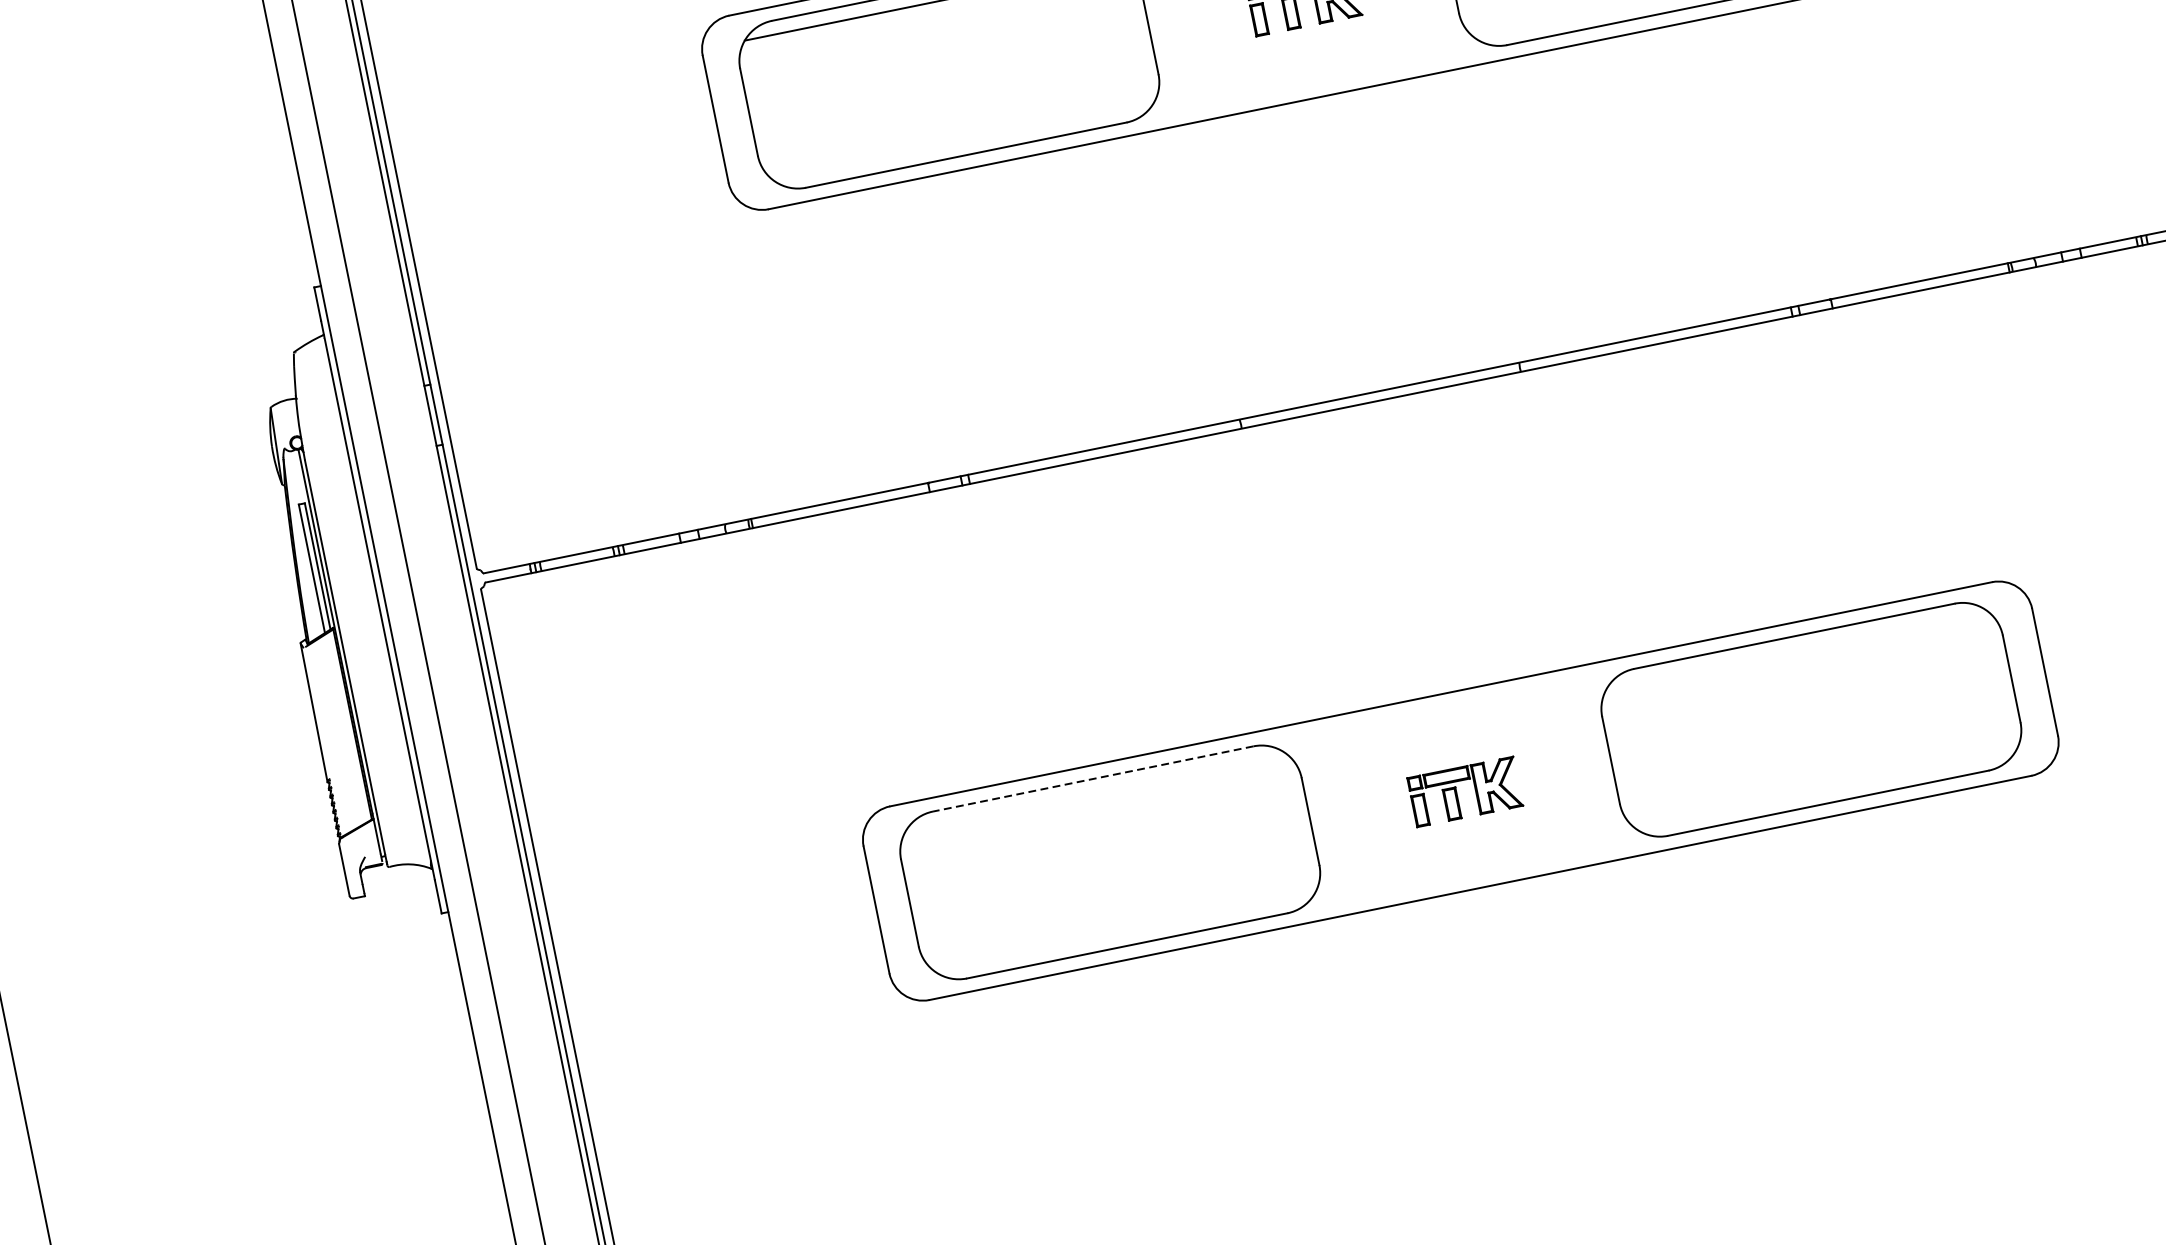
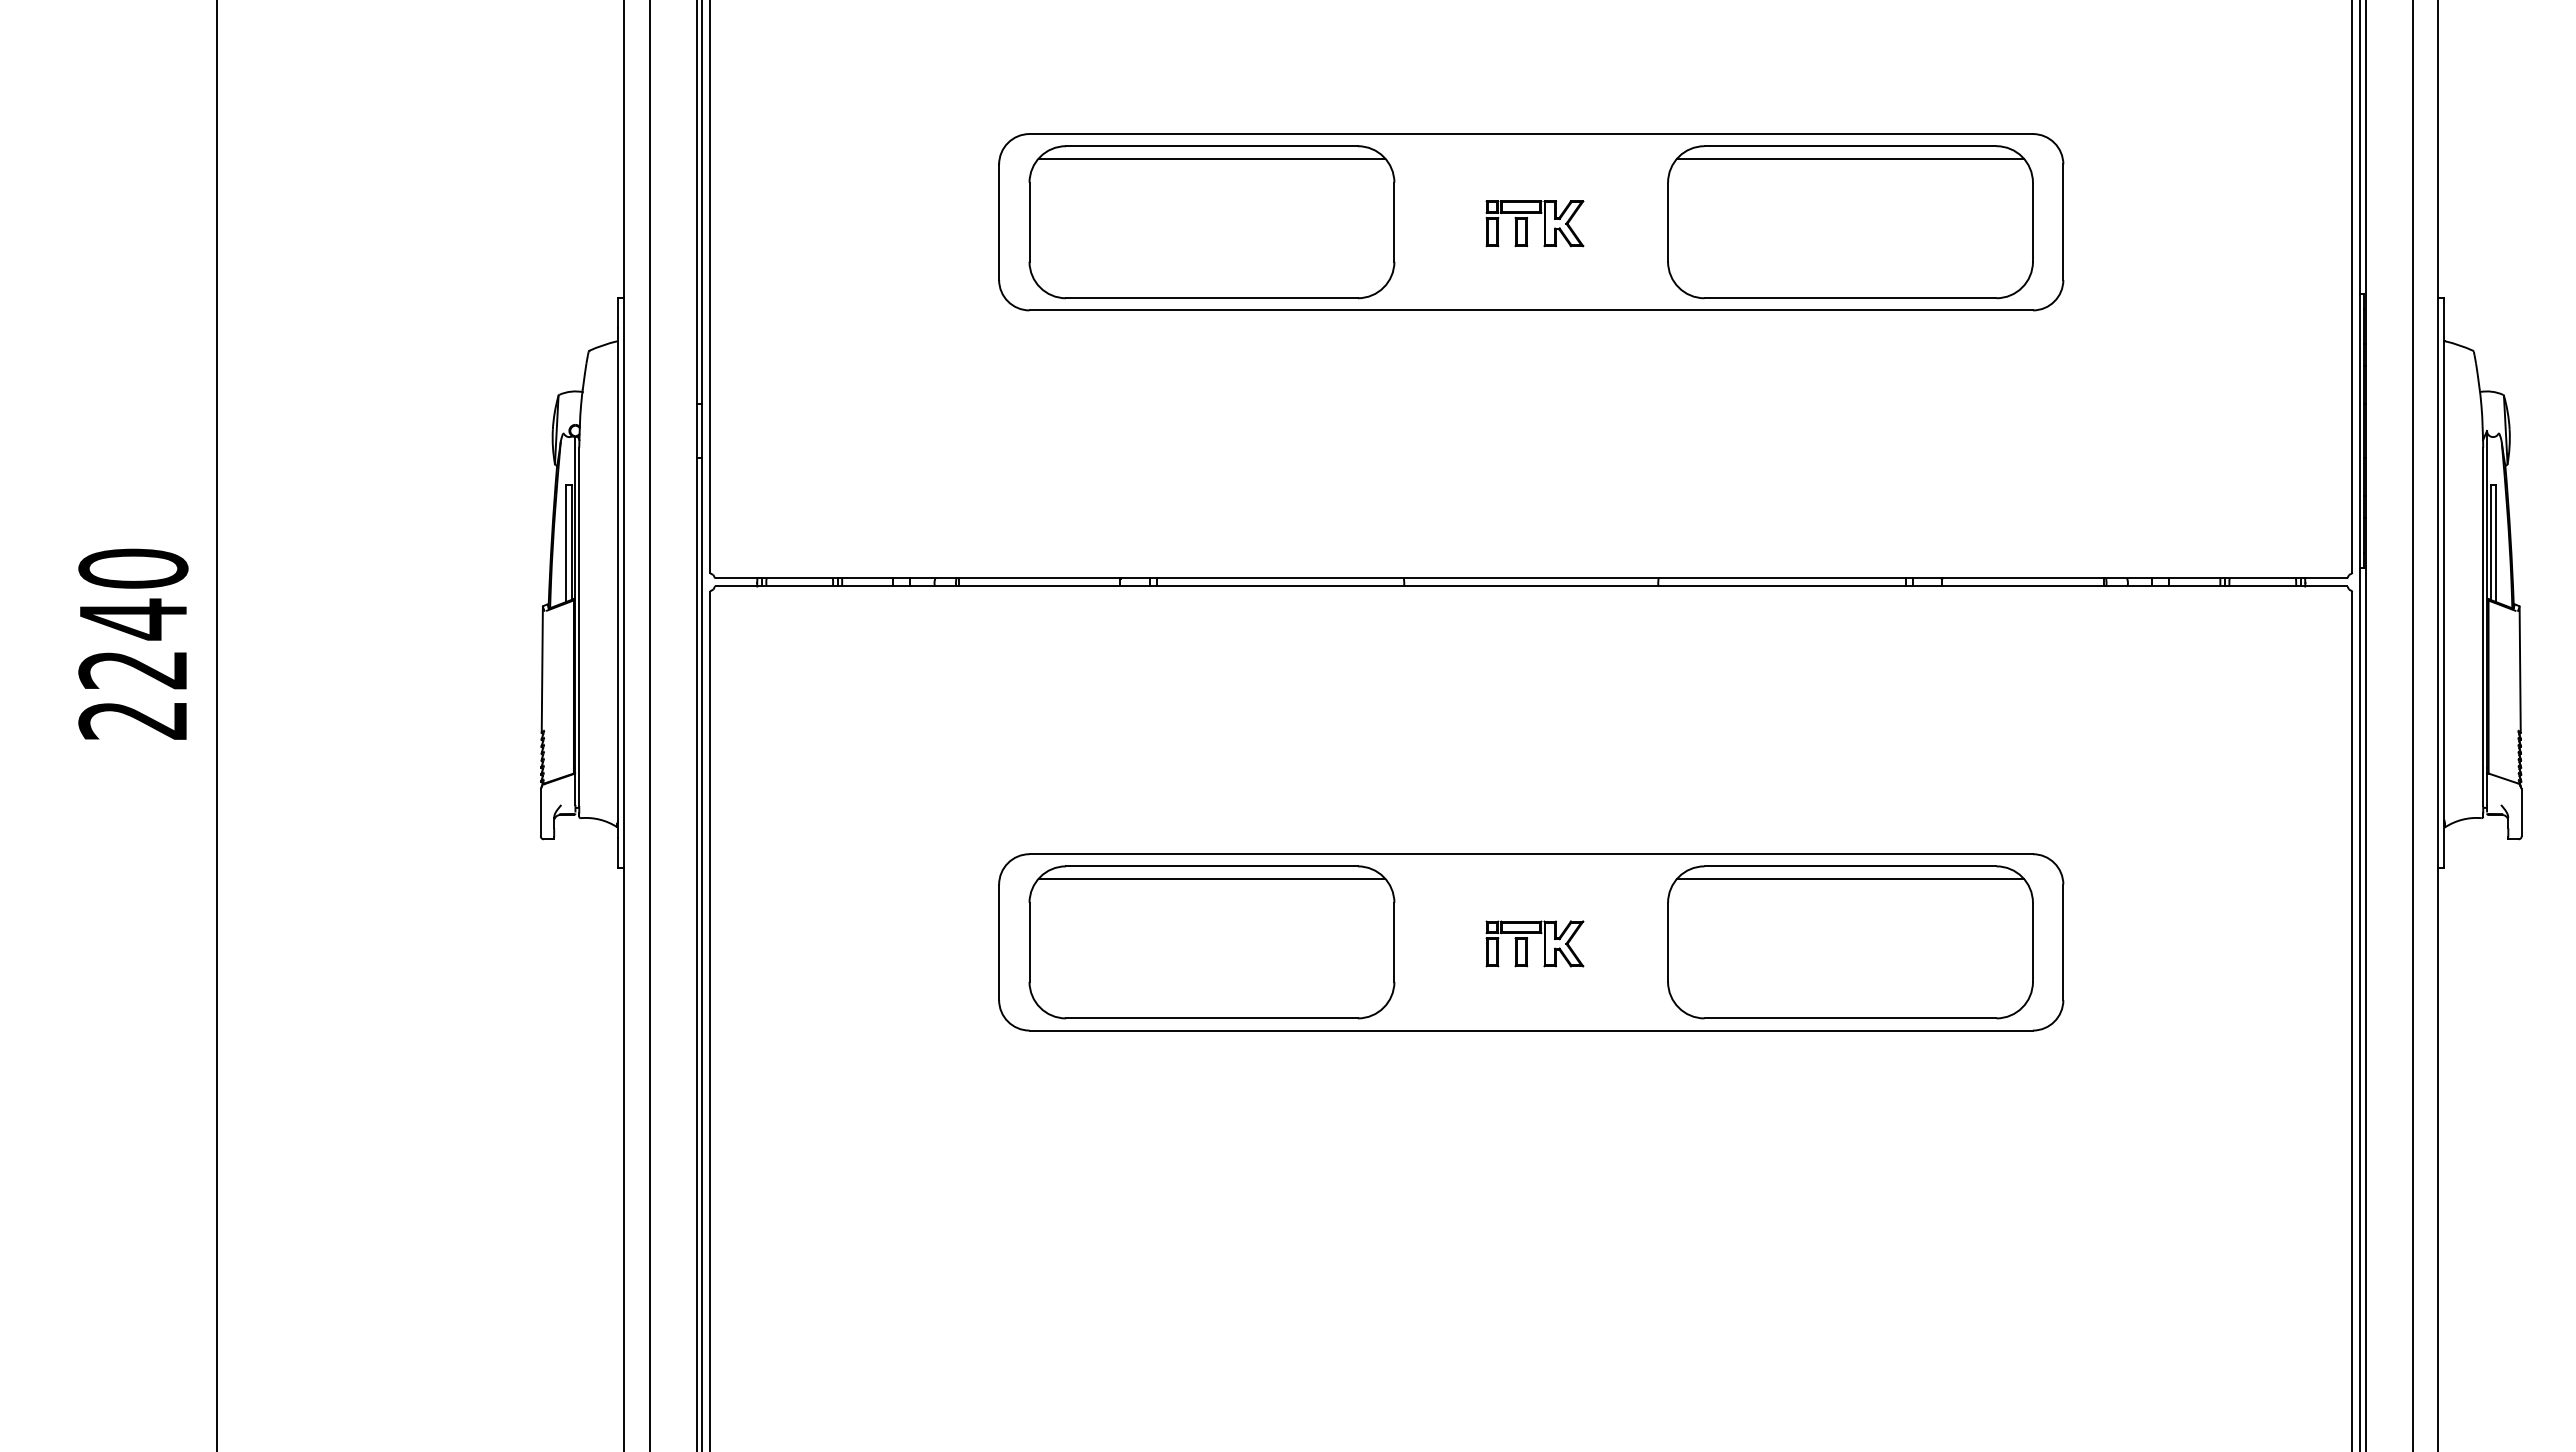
line: (1797, 649) -> (1850, 878), added
line: (1092, 779) -> (1211, 866), dashed -> solid
line: (1095, 792) -> (1211, 878), added

